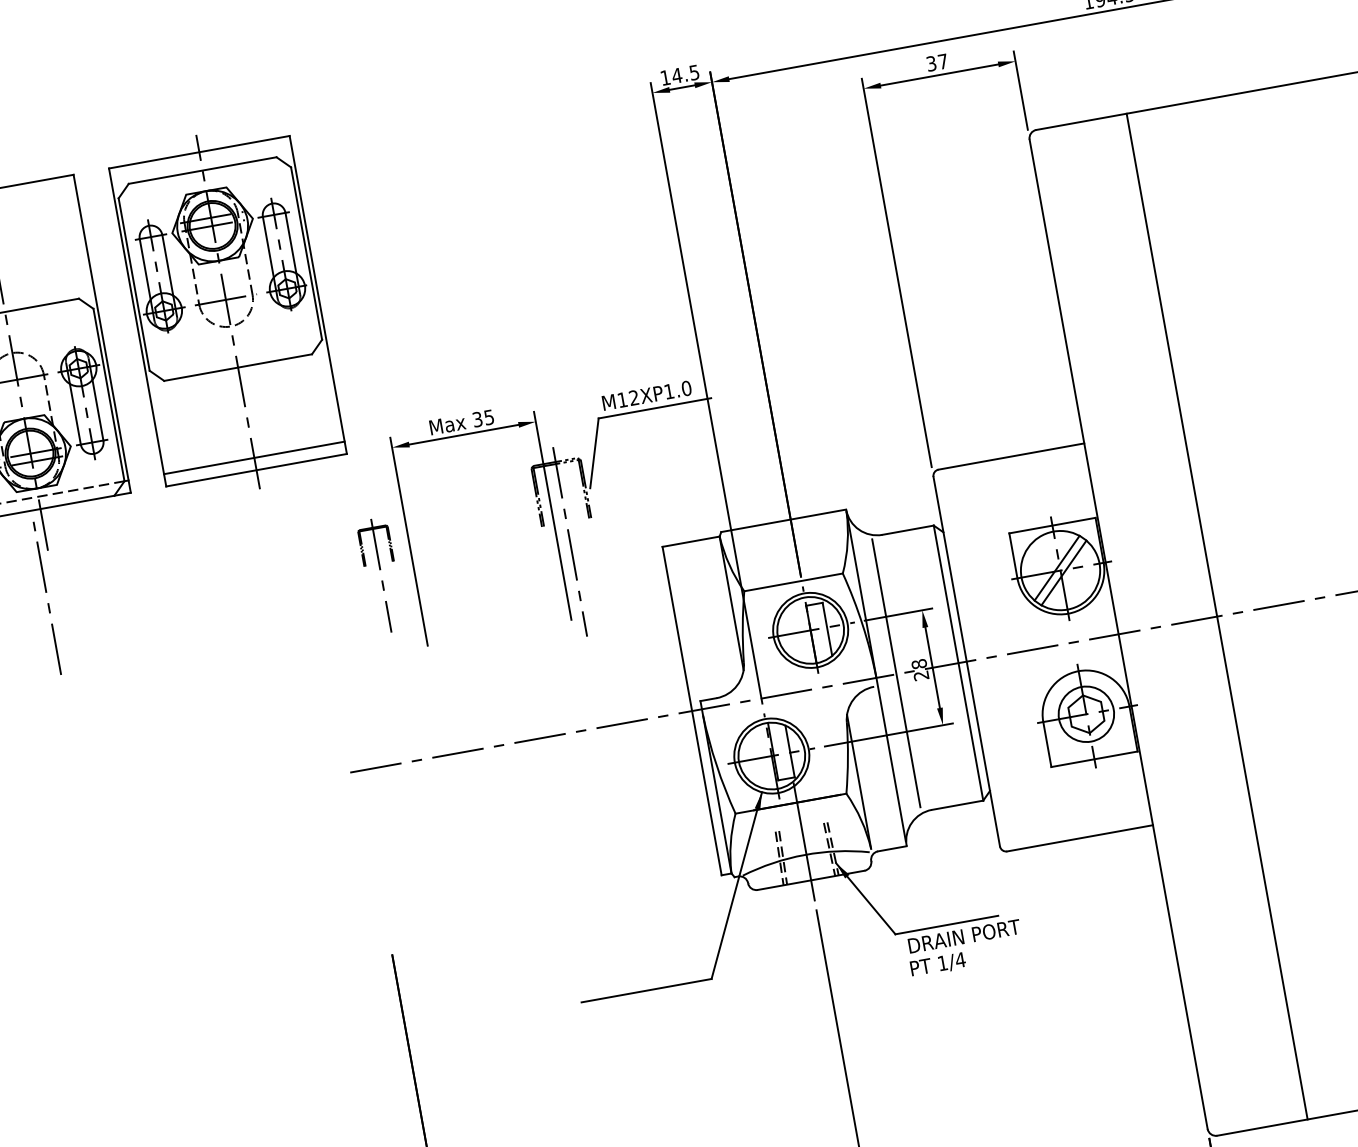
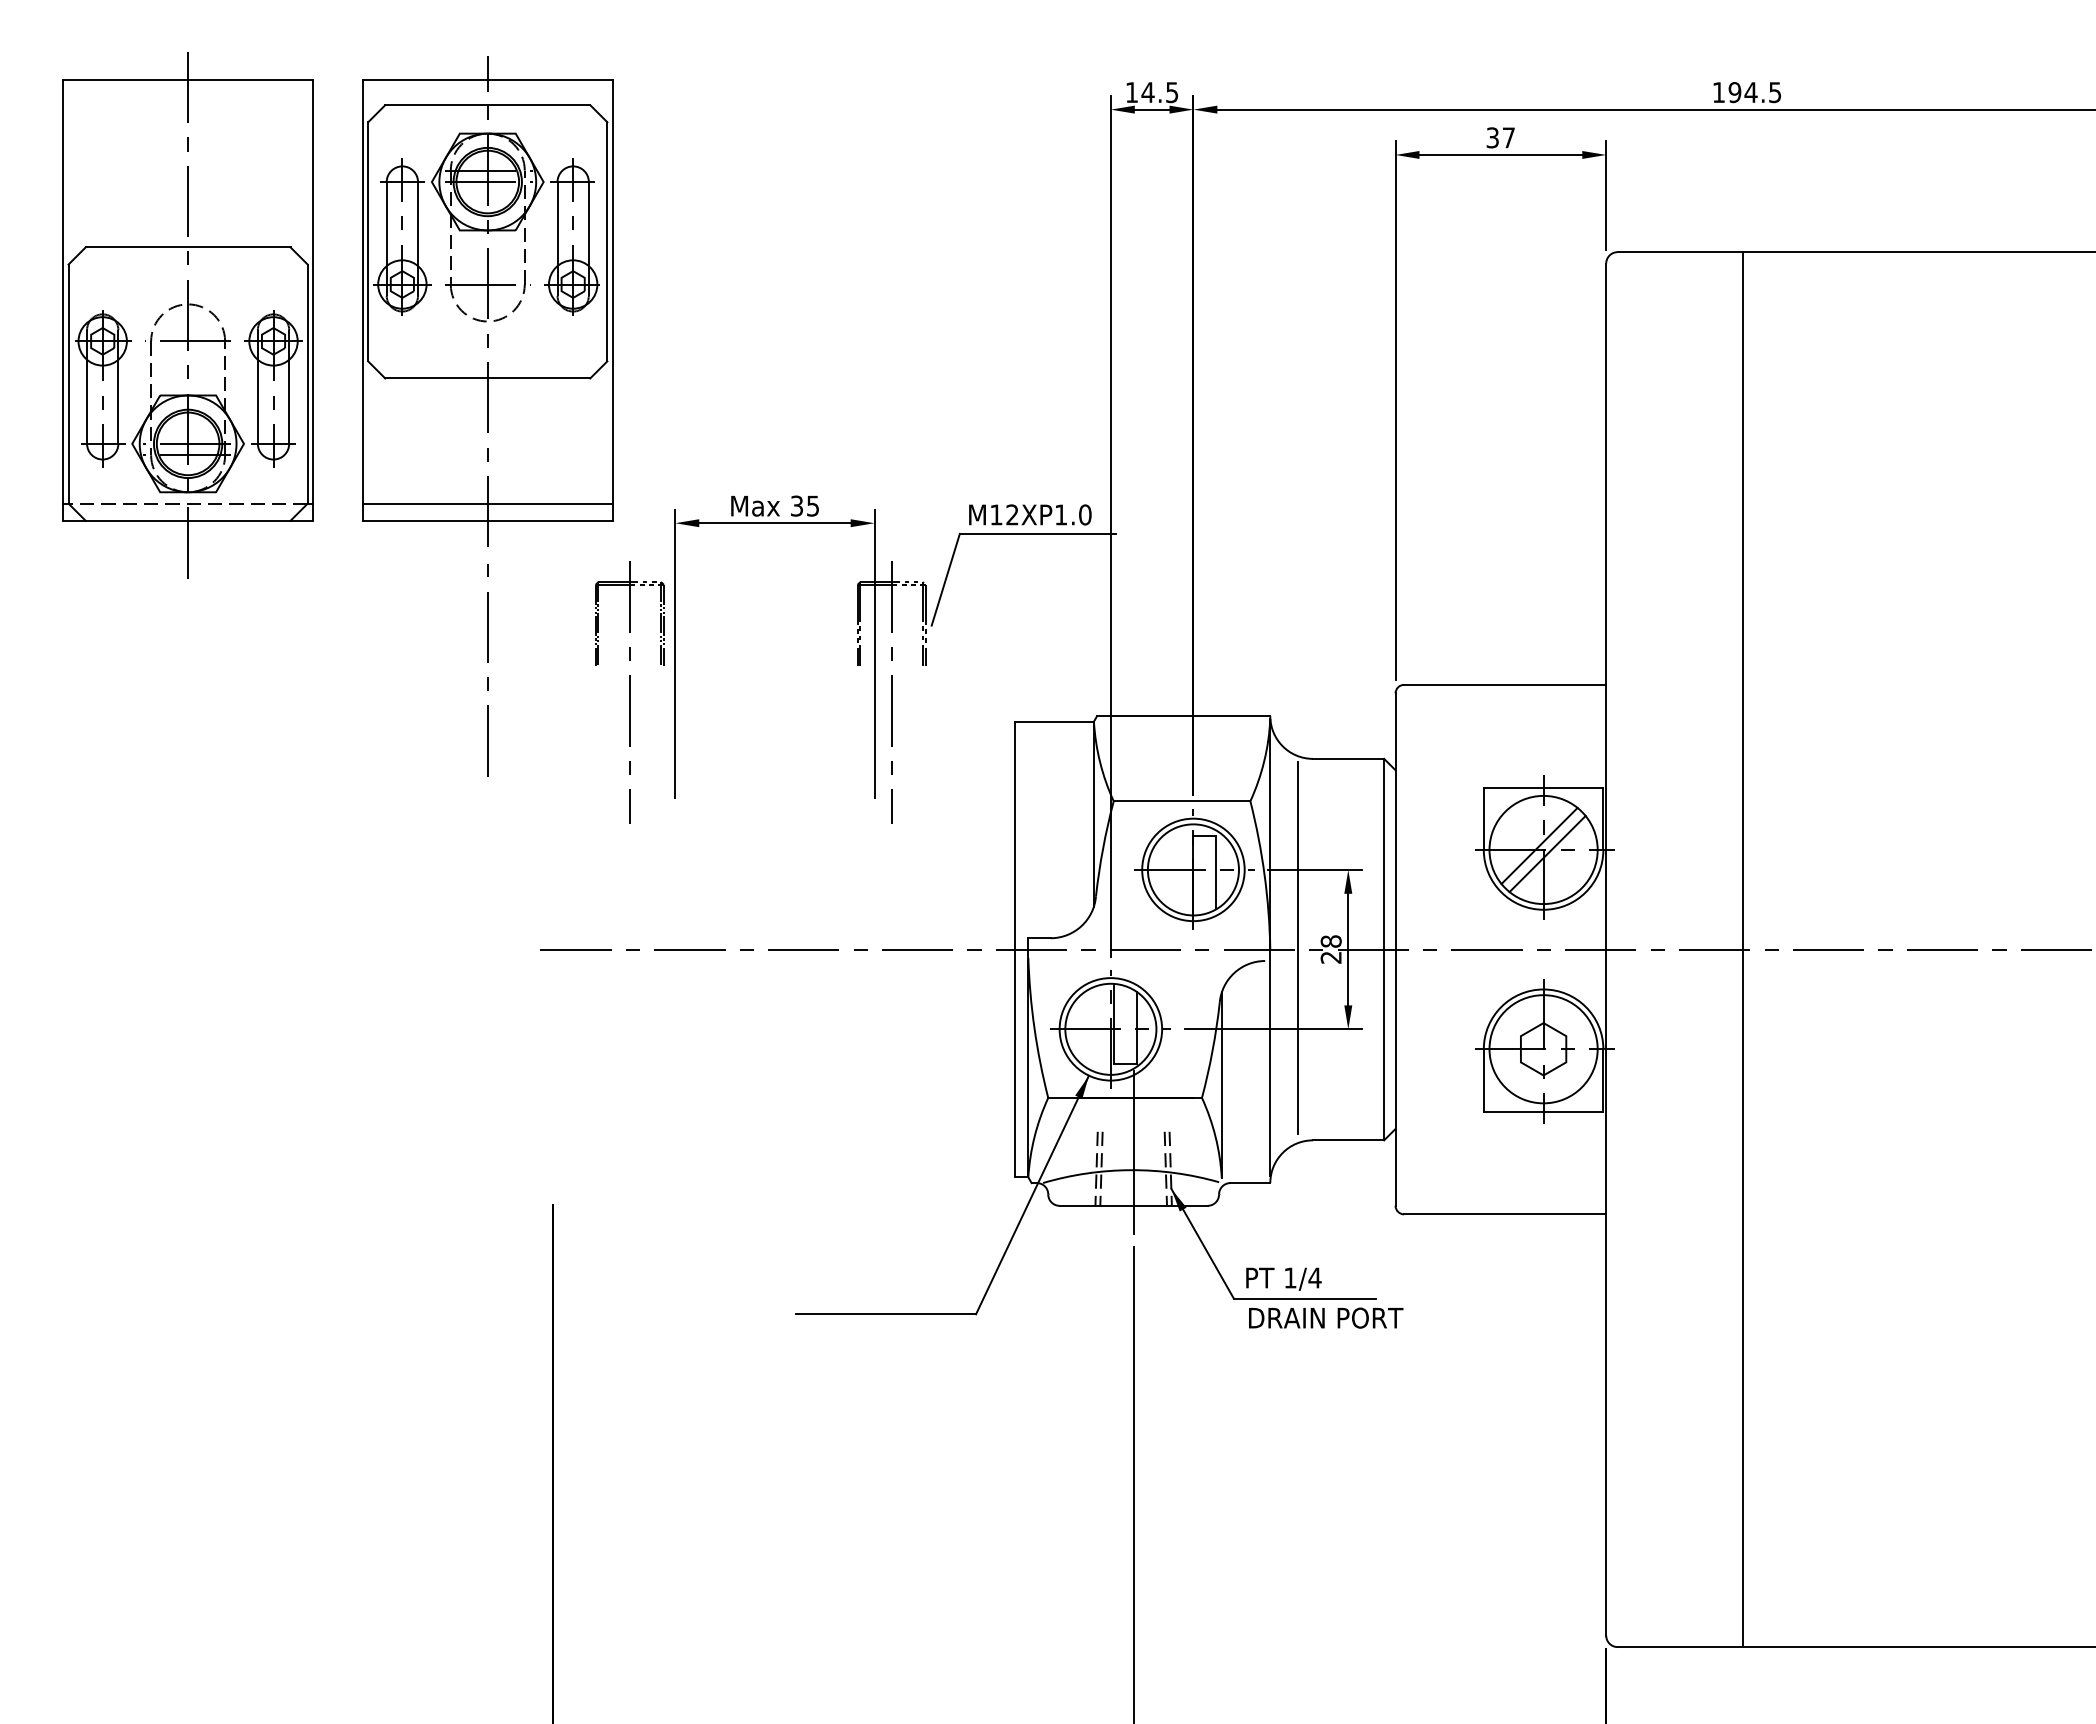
part: (381, 575) -> (629, 692), size x1.67
line: (48, 603) -> (487, 677), moved
circle: (1086, 714) -> (1543, 1049), size x1.43
text: (937, 964) -> (1283, 1278), moved

